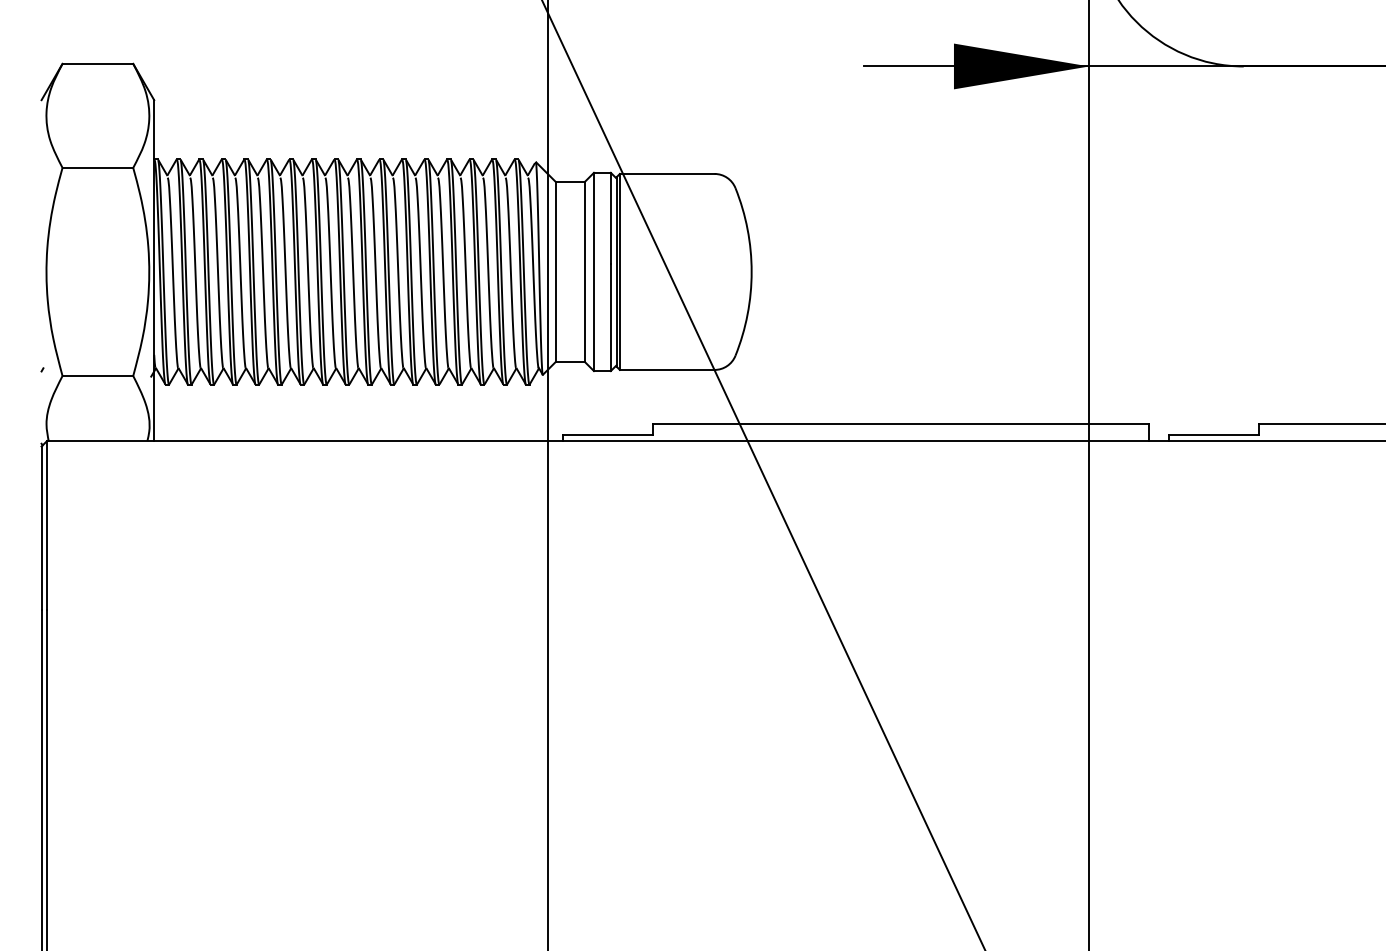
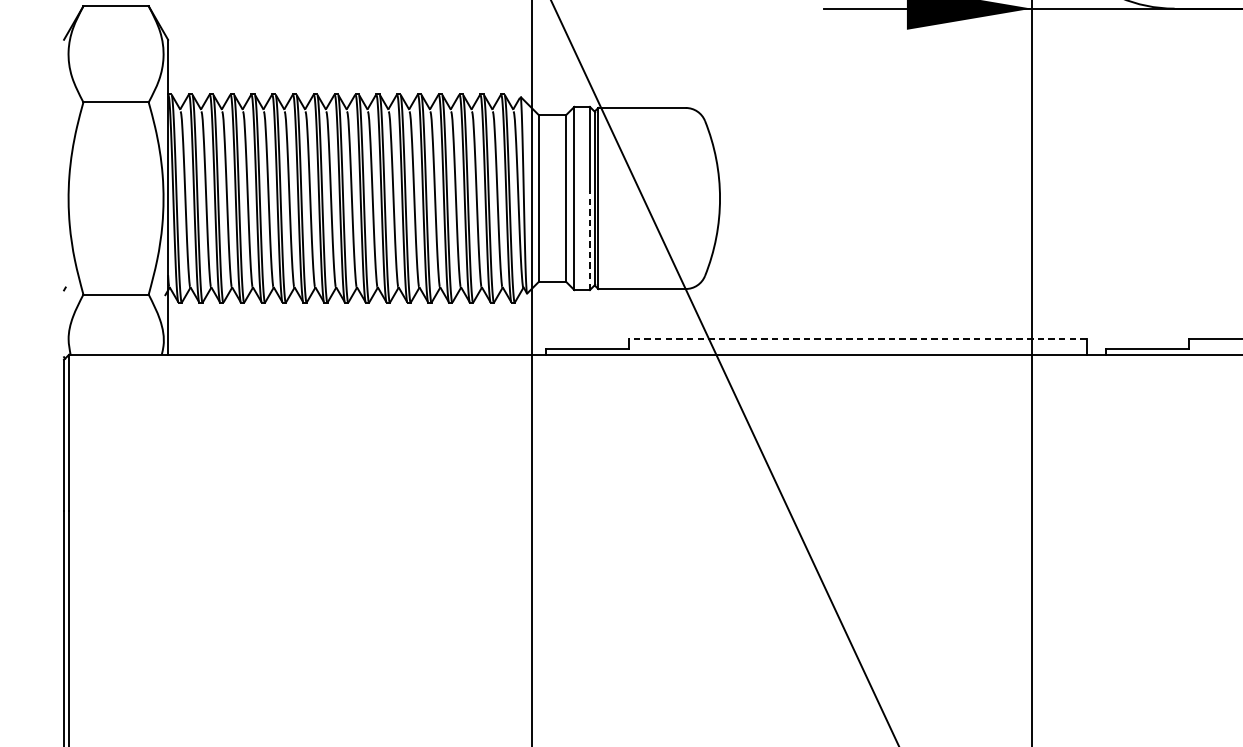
line: (610, 317) -> (589, 240), solid -> dashed
line: (900, 424) -> (857, 339), solid -> dashed

